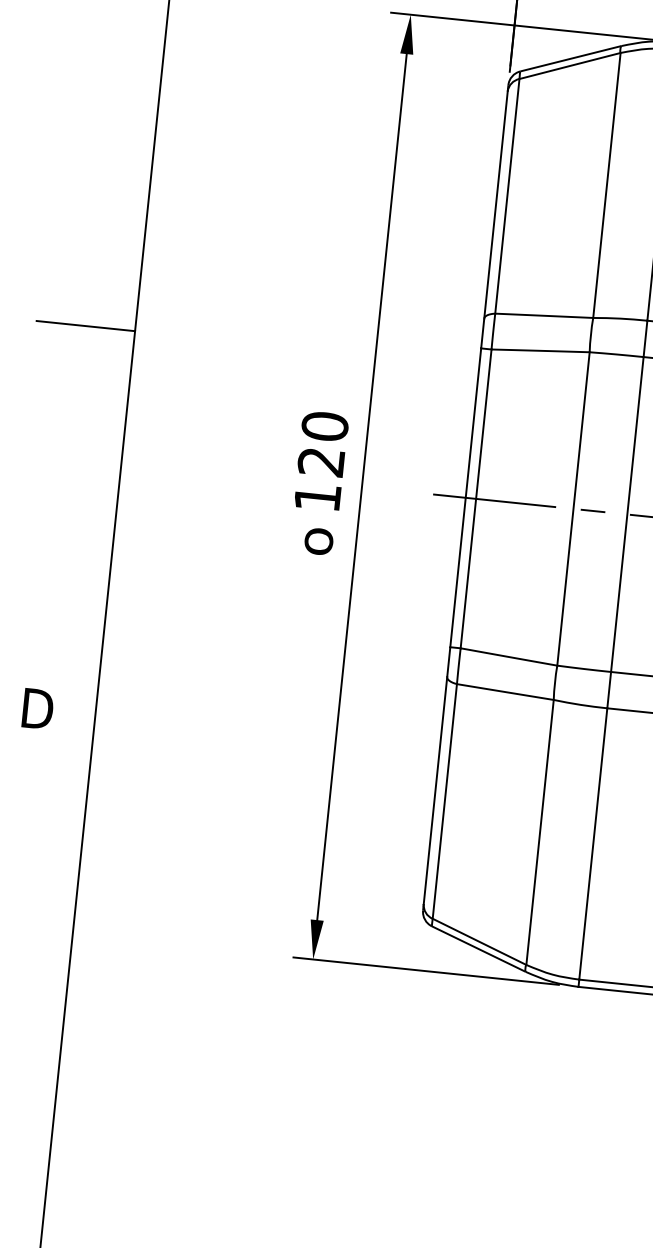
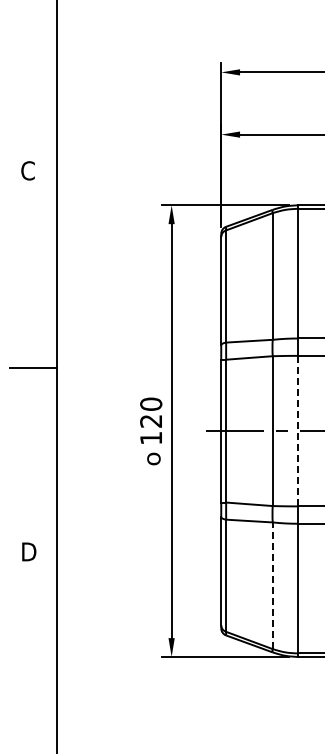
line: (627, 515) -> (298, 431), solid -> dashed
line: (539, 831) -> (272, 585), solid -> dashed

